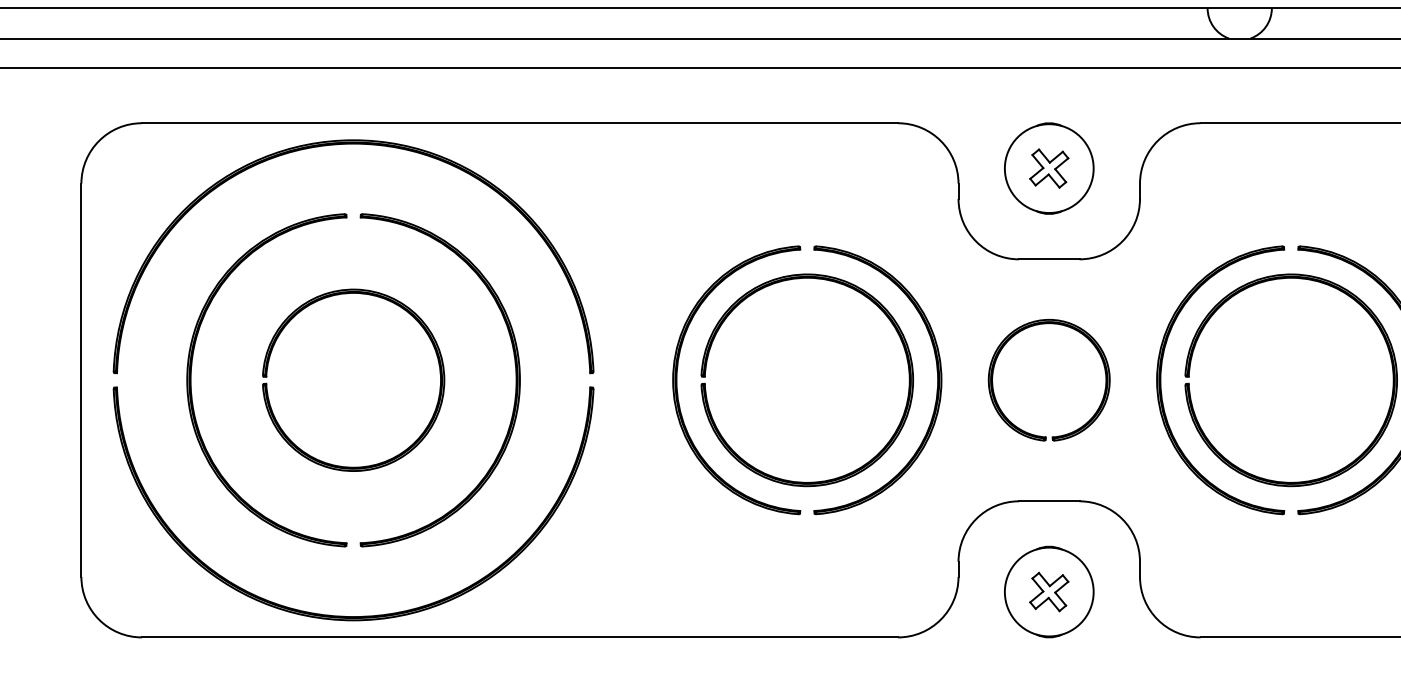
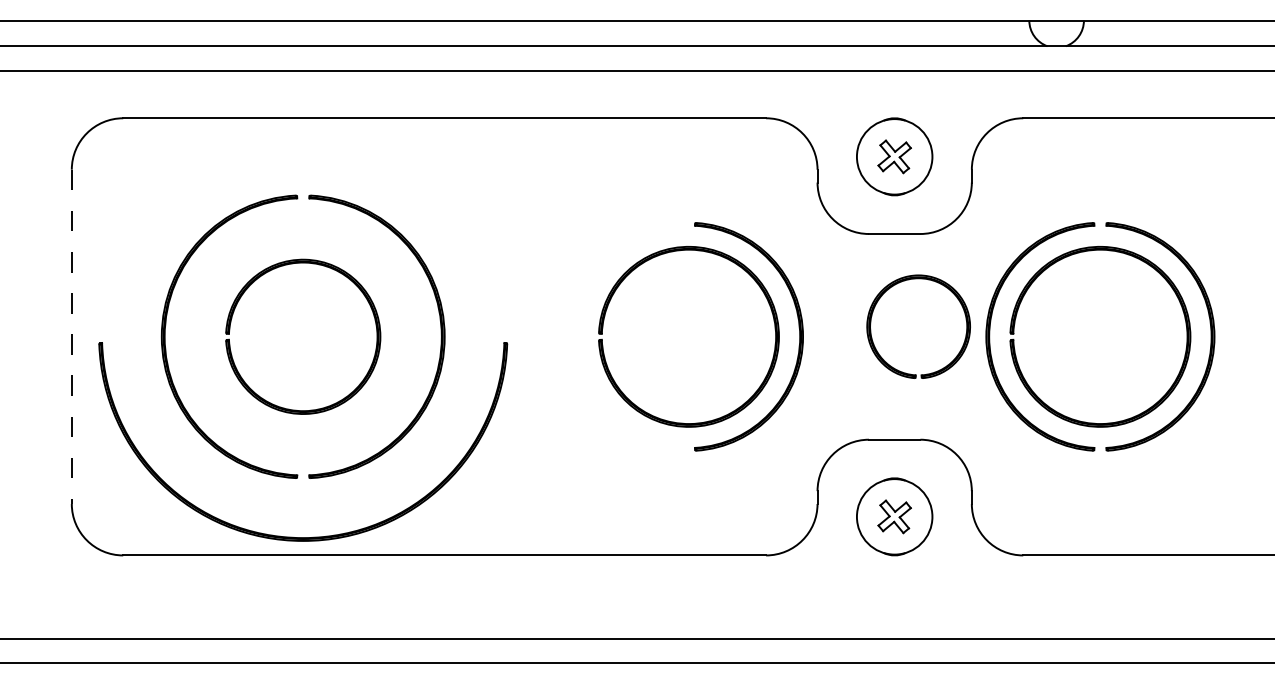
part: (353, 144) -> (303, 136), removed
part: (1013, 337) -> (888, 290), moved
part: (678, 369) -> (579, 327), removed
line: (81, 381) -> (71, 337), solid -> dashed

